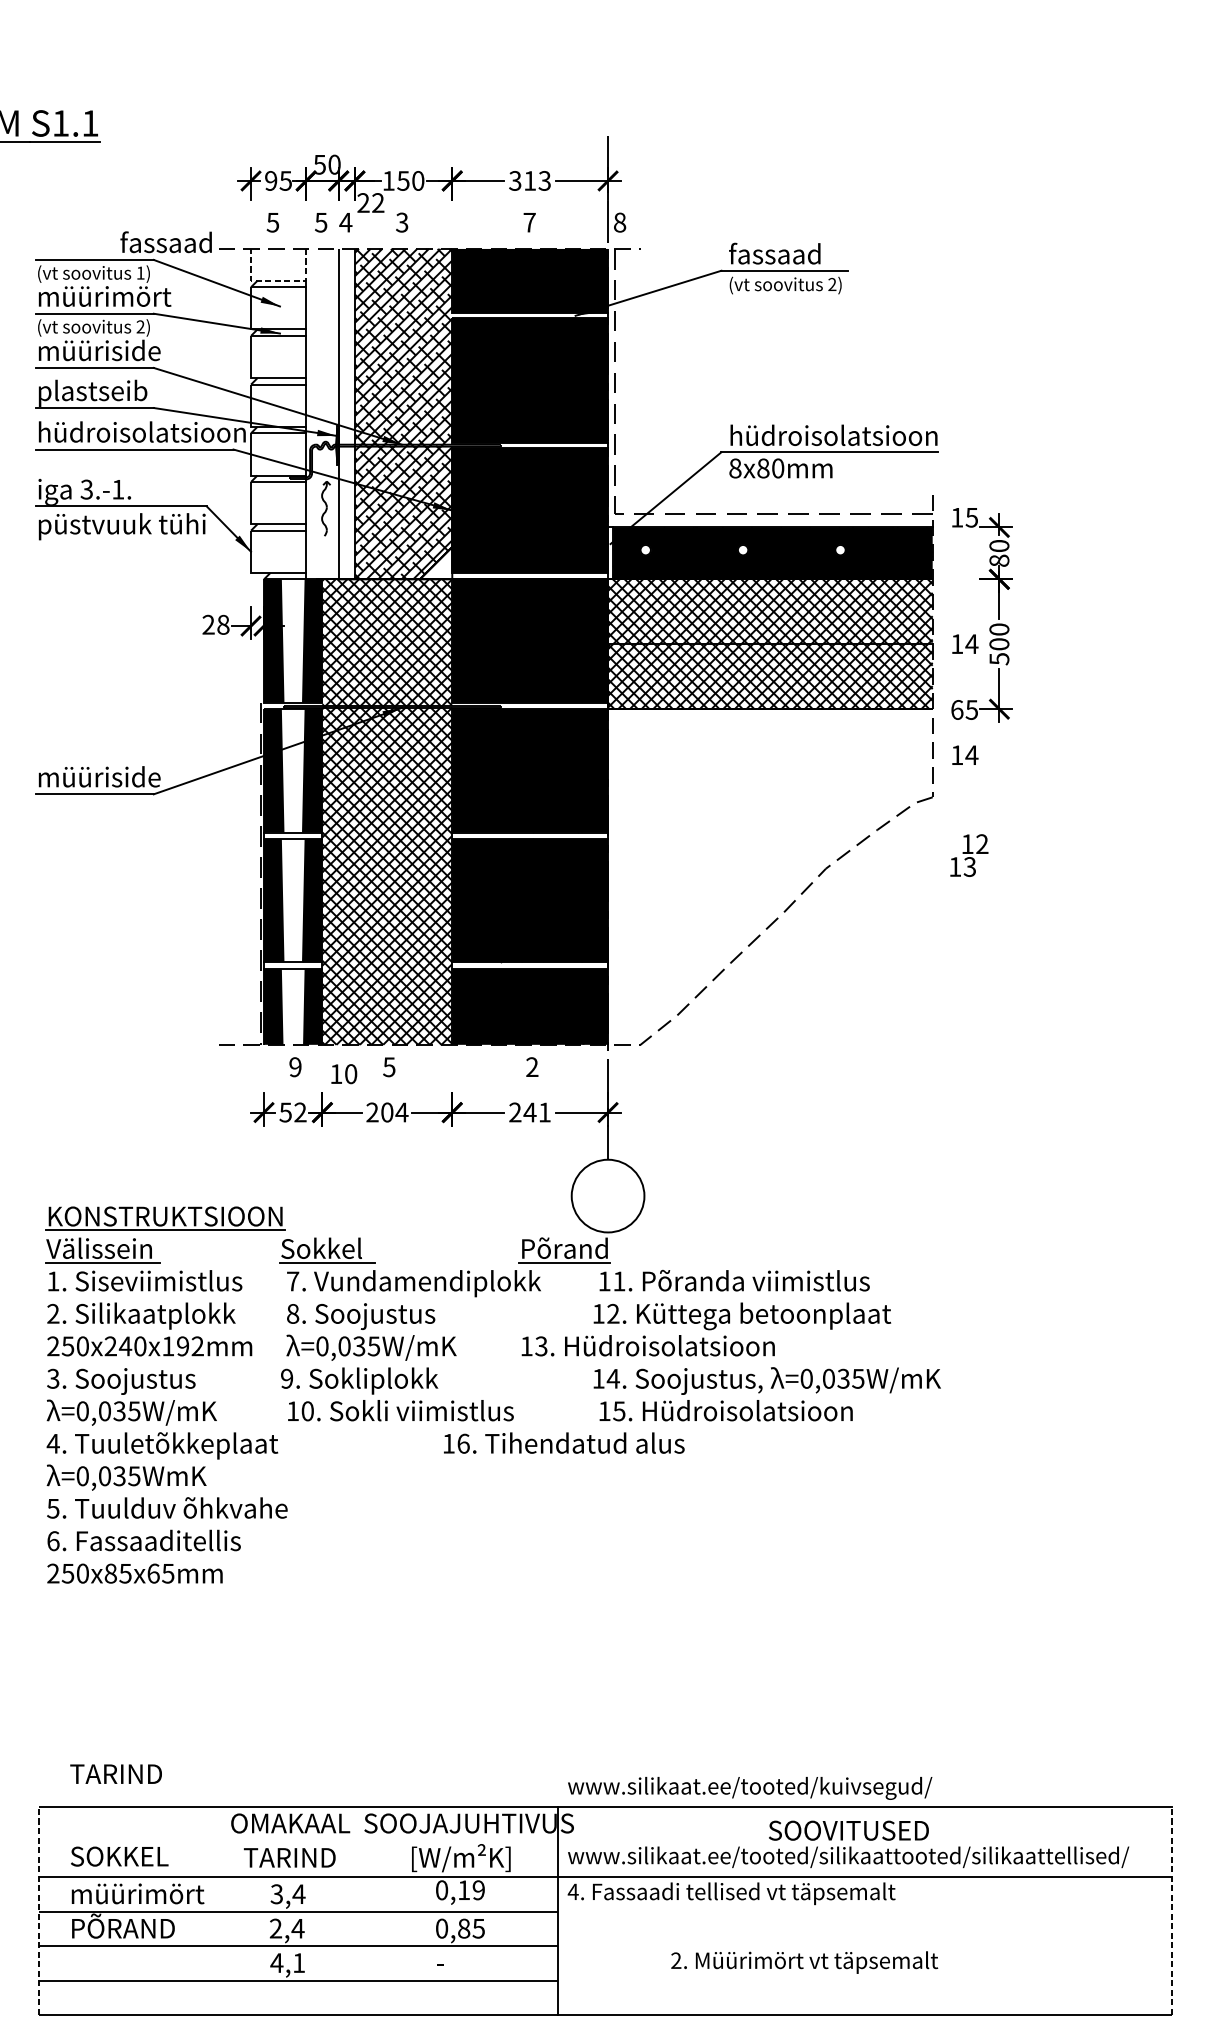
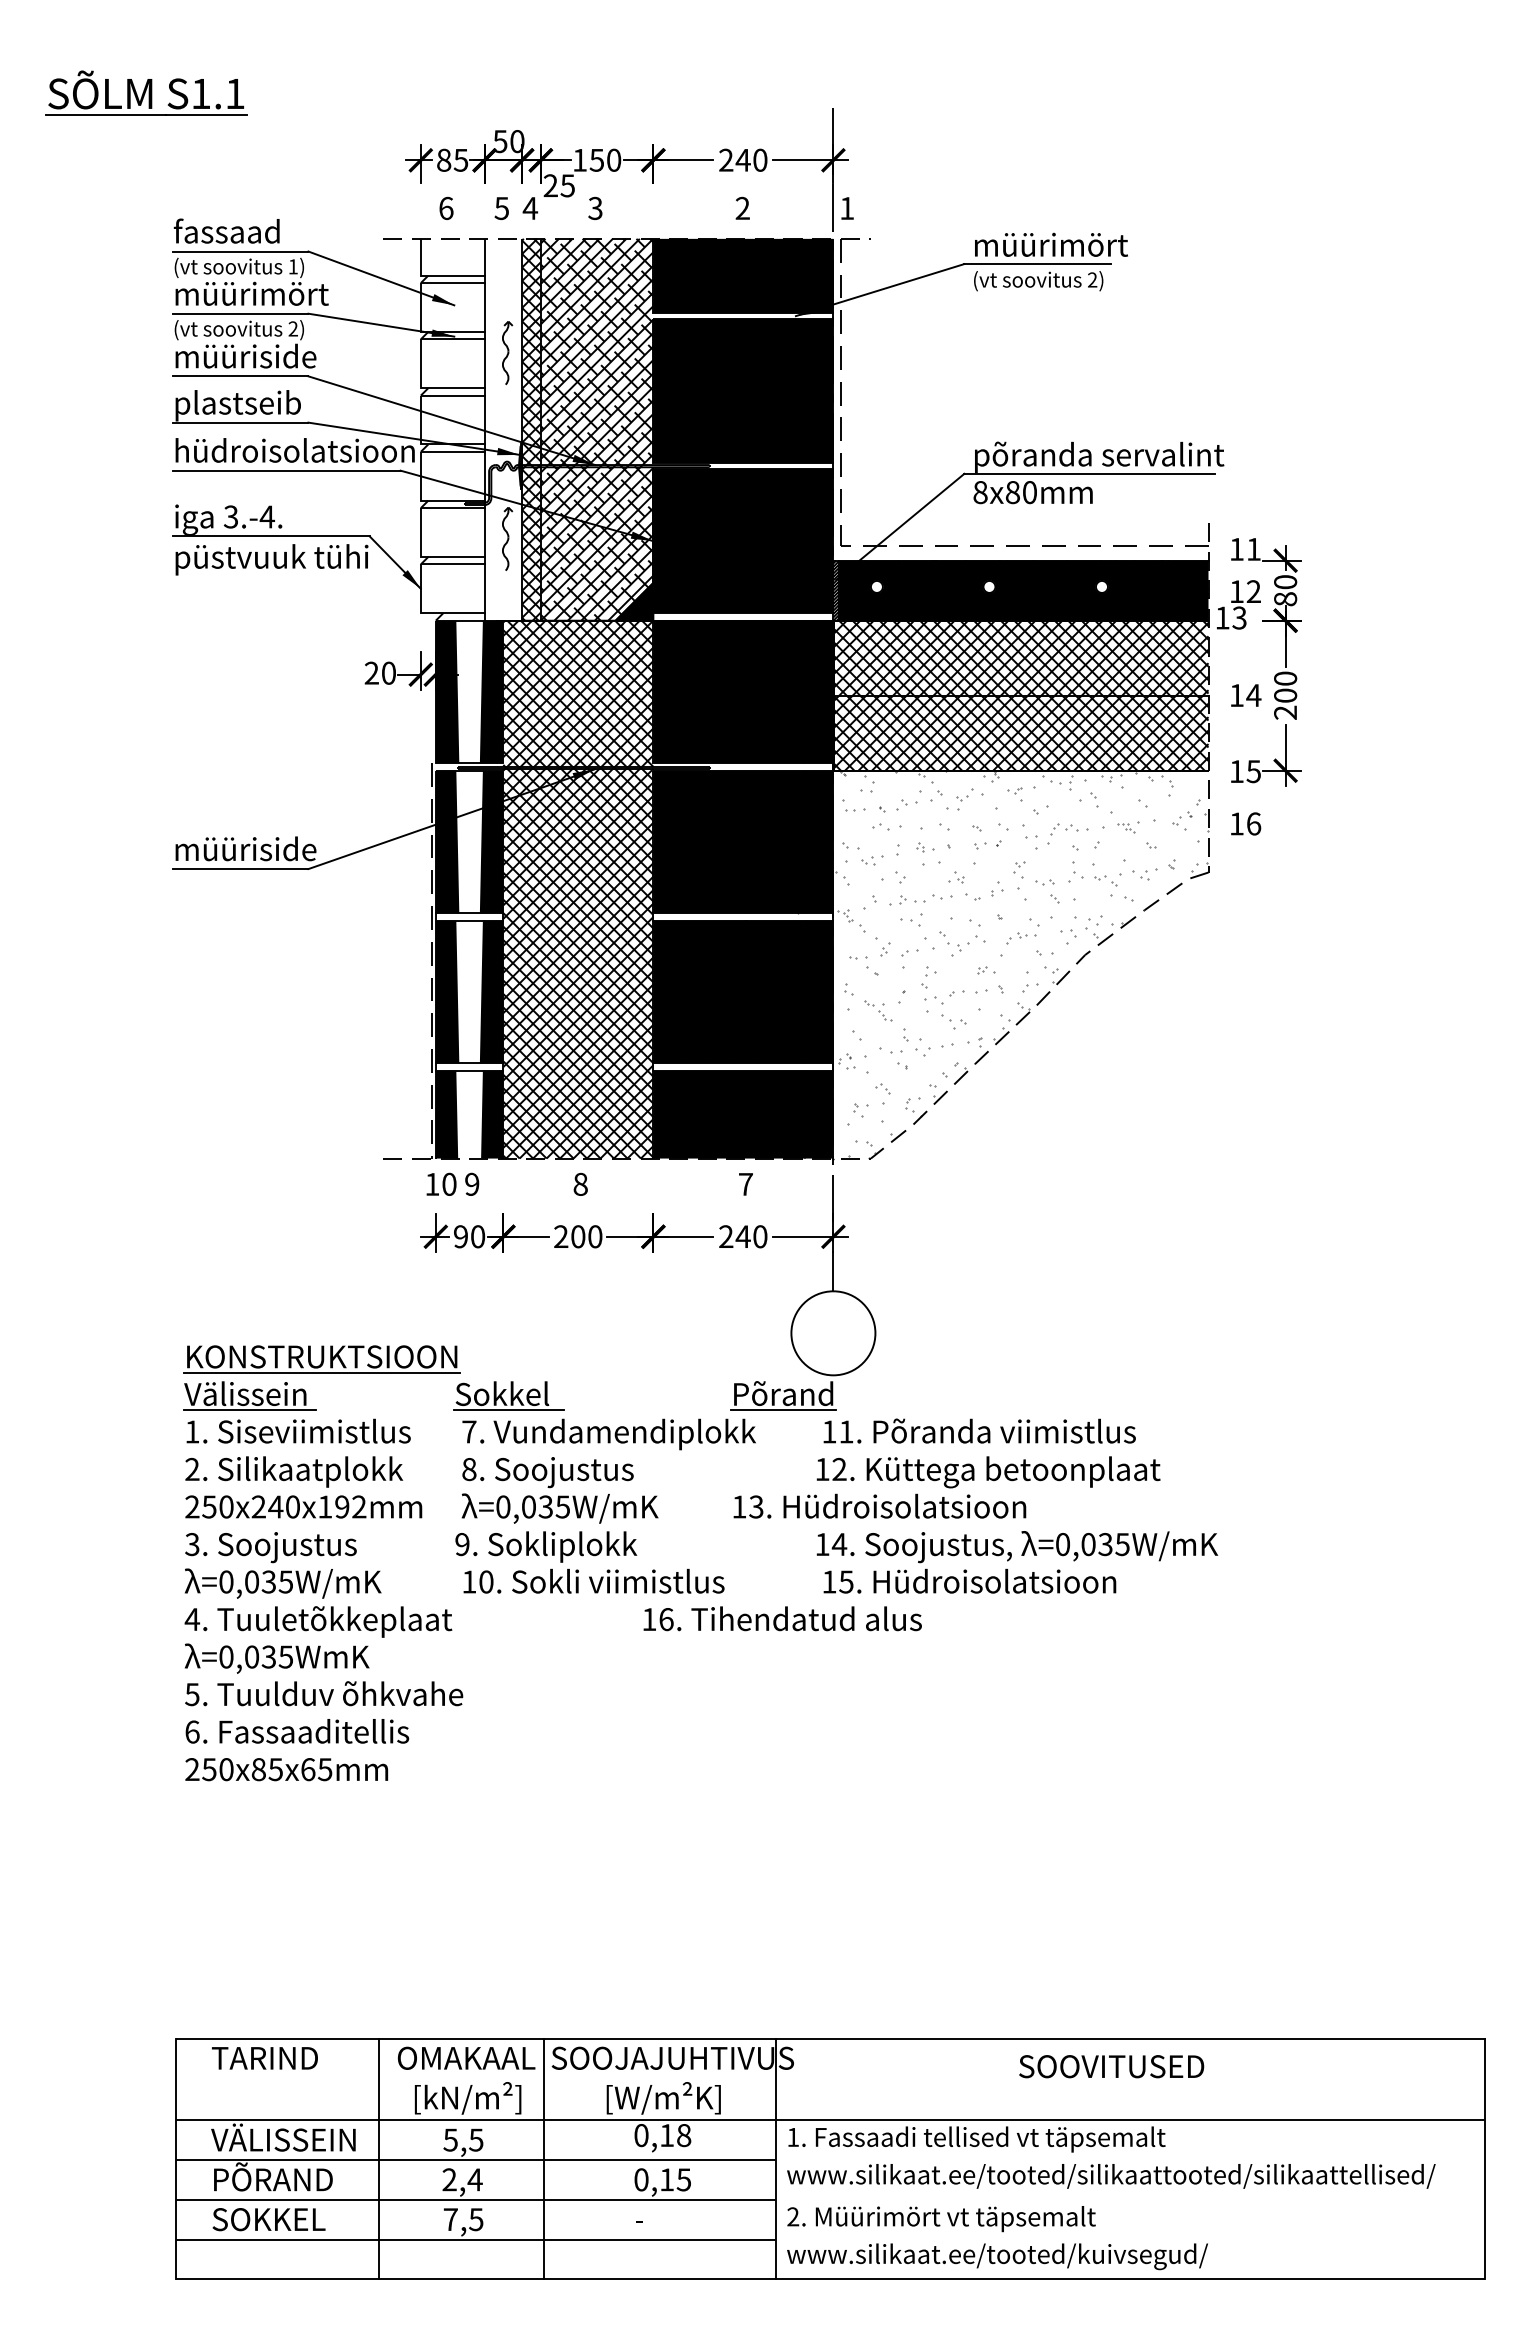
text: (271, 180) -> (444, 159), 95 -> 85
text: (530, 180) -> (743, 159), 313 -> 240
text: (377, 202) -> (567, 185), 22 -> 25
text: (529, 221) -> (742, 207), 7 -> 2
text: (273, 222) -> (446, 208), 5 -> 6
text: (620, 222) -> (847, 208), 8 -> 1
text: (165, 241) -> (226, 230), moved
text: (795, 252) -> (1050, 243), fassaad -> müürimört
line: (278, 280) -> (452, 275), dashed -> solid
part: (326, 347) -> (507, 352), added
hatch: (346, 413) -> (531, 429), added
text: (838, 437) -> (1099, 456), hüdroisolatsioon -> põranda servalint
text: (117, 489) -> (266, 516), 3.-1. -> 3.-4.
text: (971, 517) -> (1253, 549), 15 -> 11
hatch: (610, 553) -> (836, 590), added
fill: (435, 562) -> (634, 601), added
text: (223, 625) -> (388, 673), 28 -> 20
text: (999, 658) -> (1285, 712), 500 -> 200
text: (957, 709) -> (1237, 771), 65 -> 15
text: (971, 754) -> (1253, 823), 14 -> 16
text: (969, 855) -> (1238, 604), moved
hatch: (769, 876) -> (1020, 964), added
text: (389, 1066) -> (580, 1183), 5 -> 8
text: (531, 1066) -> (745, 1183), 2 -> 7
text: (344, 1073) -> (441, 1183), moved
text: (293, 1112) -> (469, 1236), 52 -> 90
text: (401, 1112) -> (594, 1236), 204 -> 200
text: (544, 1112) -> (760, 1236), 241 -> 240
text: (115, 1774) -> (264, 2058), moved
text: (750, 1788) -> (997, 2256), moved
text: (119, 1856) -> (268, 2219), moved
text: (848, 1857) -> (1111, 2176), moved
text: (290, 1858) -> (466, 2098), TARIND -> [kN/m²]
text: (479, 1890) -> (684, 2135), 0,19 -> 0,18
text: (136, 1892) -> (288, 2137), müürimört -> VÄLISSEIN
text: (572, 1892) -> (792, 2137), 4. -> 1.
text: (287, 1893) -> (463, 2139), 3,4 -> 5,5
line: (38, 1910) -> (175, 2158), dashed -> solid
line: (1171, 1910) -> (1484, 2158), dashed -> solid
line: (214, 1911) -> (378, 2159), added
line: (357, 1911) -> (543, 2159), added
text: (464, 1928) -> (667, 2179), 0,85 -> 0,15
text: (287, 1962) -> (463, 2219), 4,1 -> 7,5
text: (804, 1962) -> (941, 2219), moved

